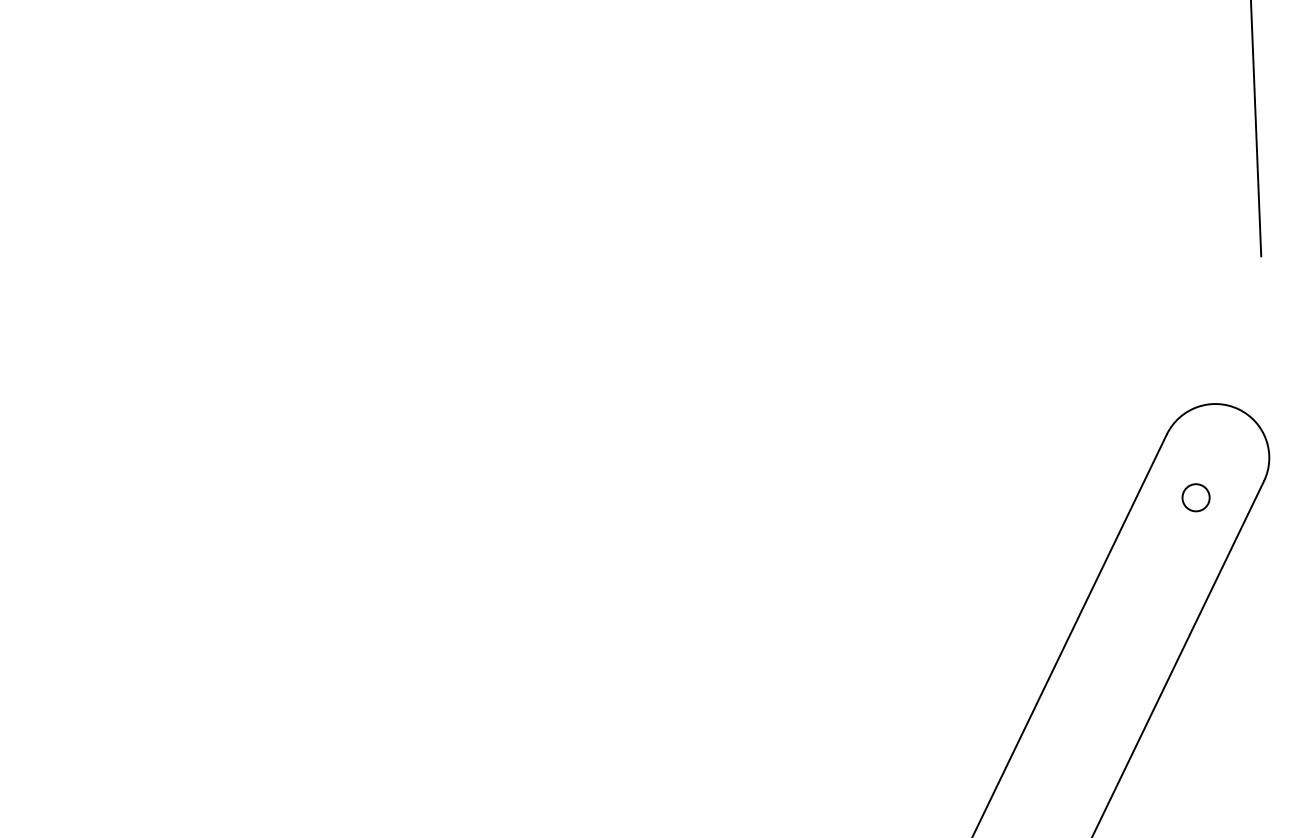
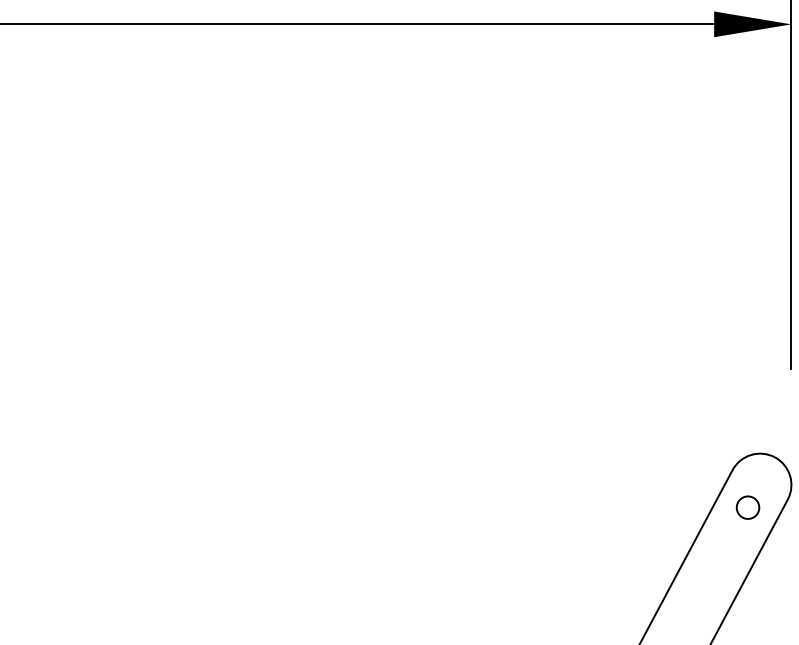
circle: (1195, 497) -> (747, 507), size x1.43

